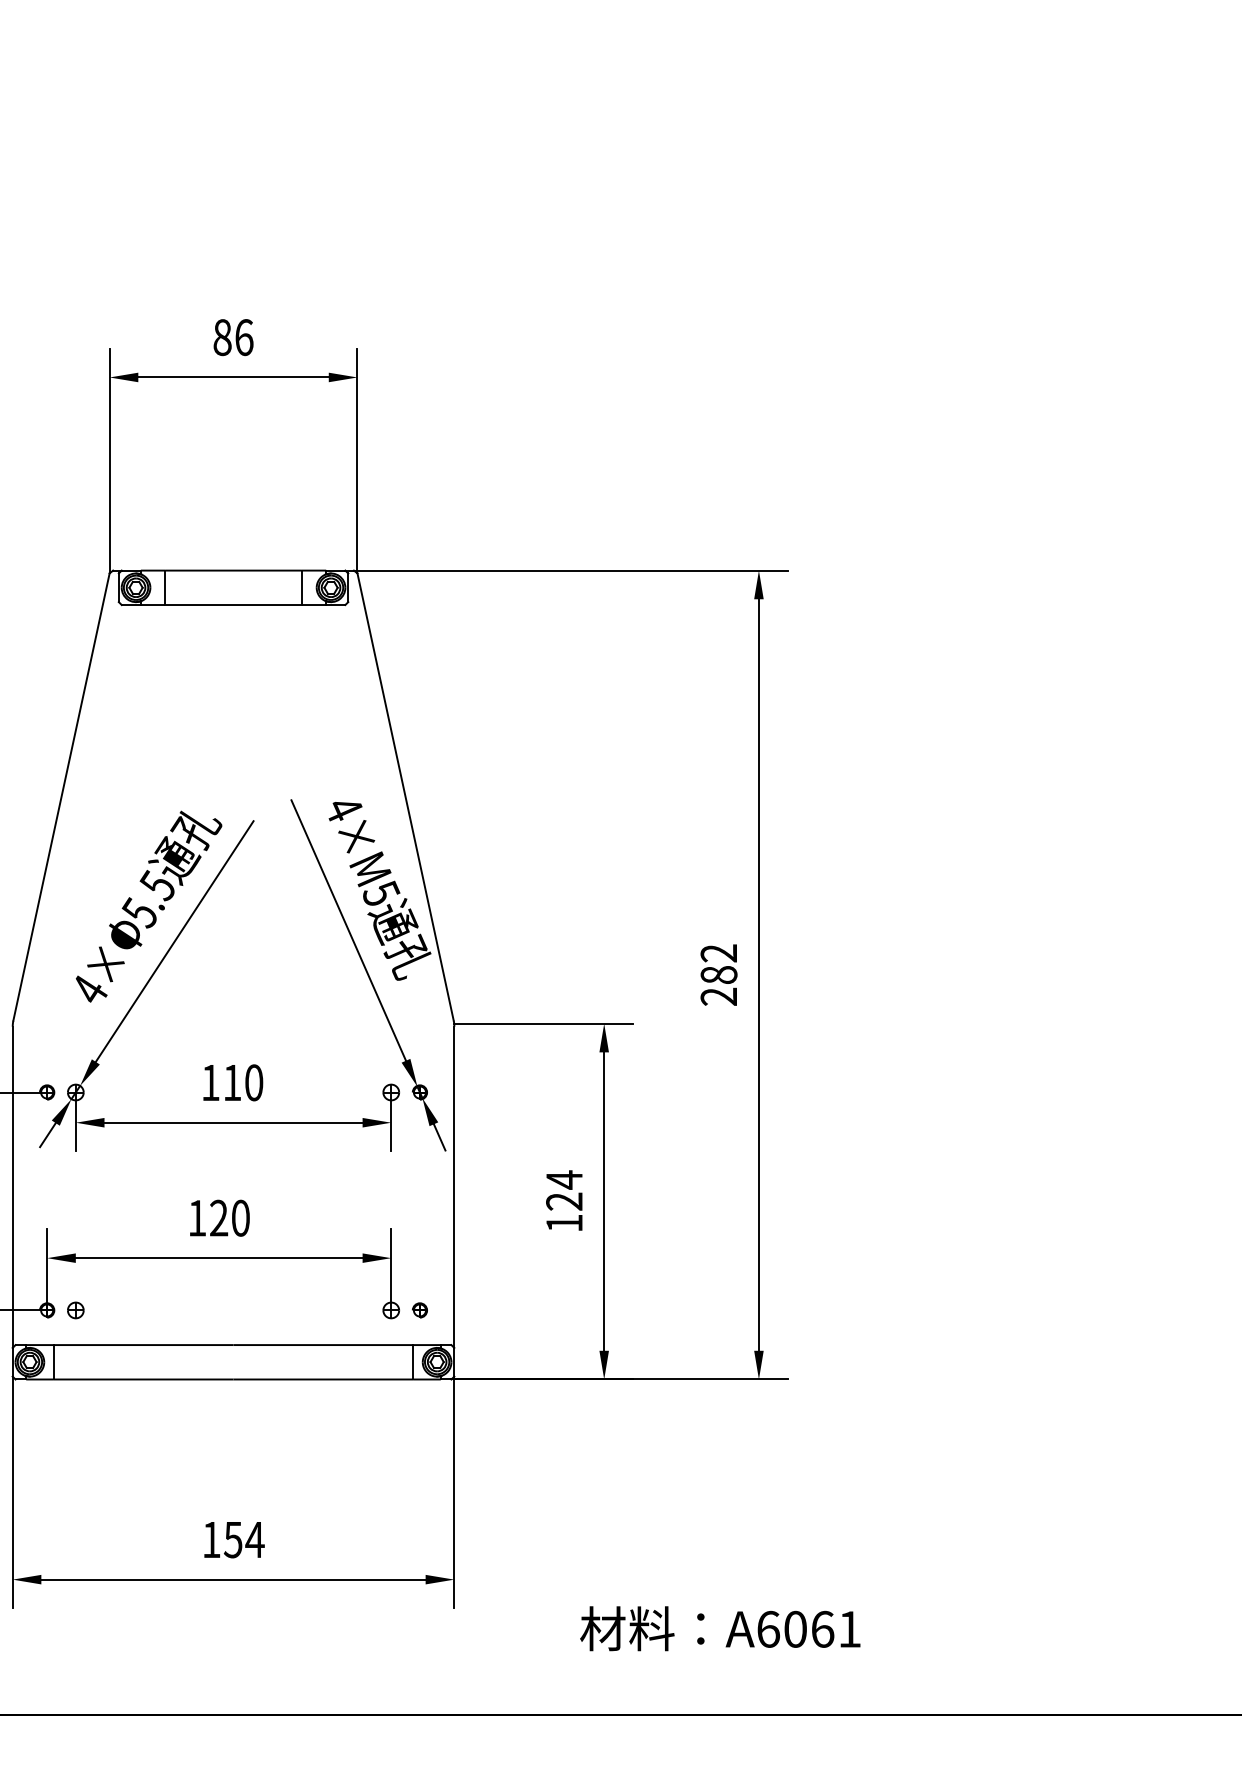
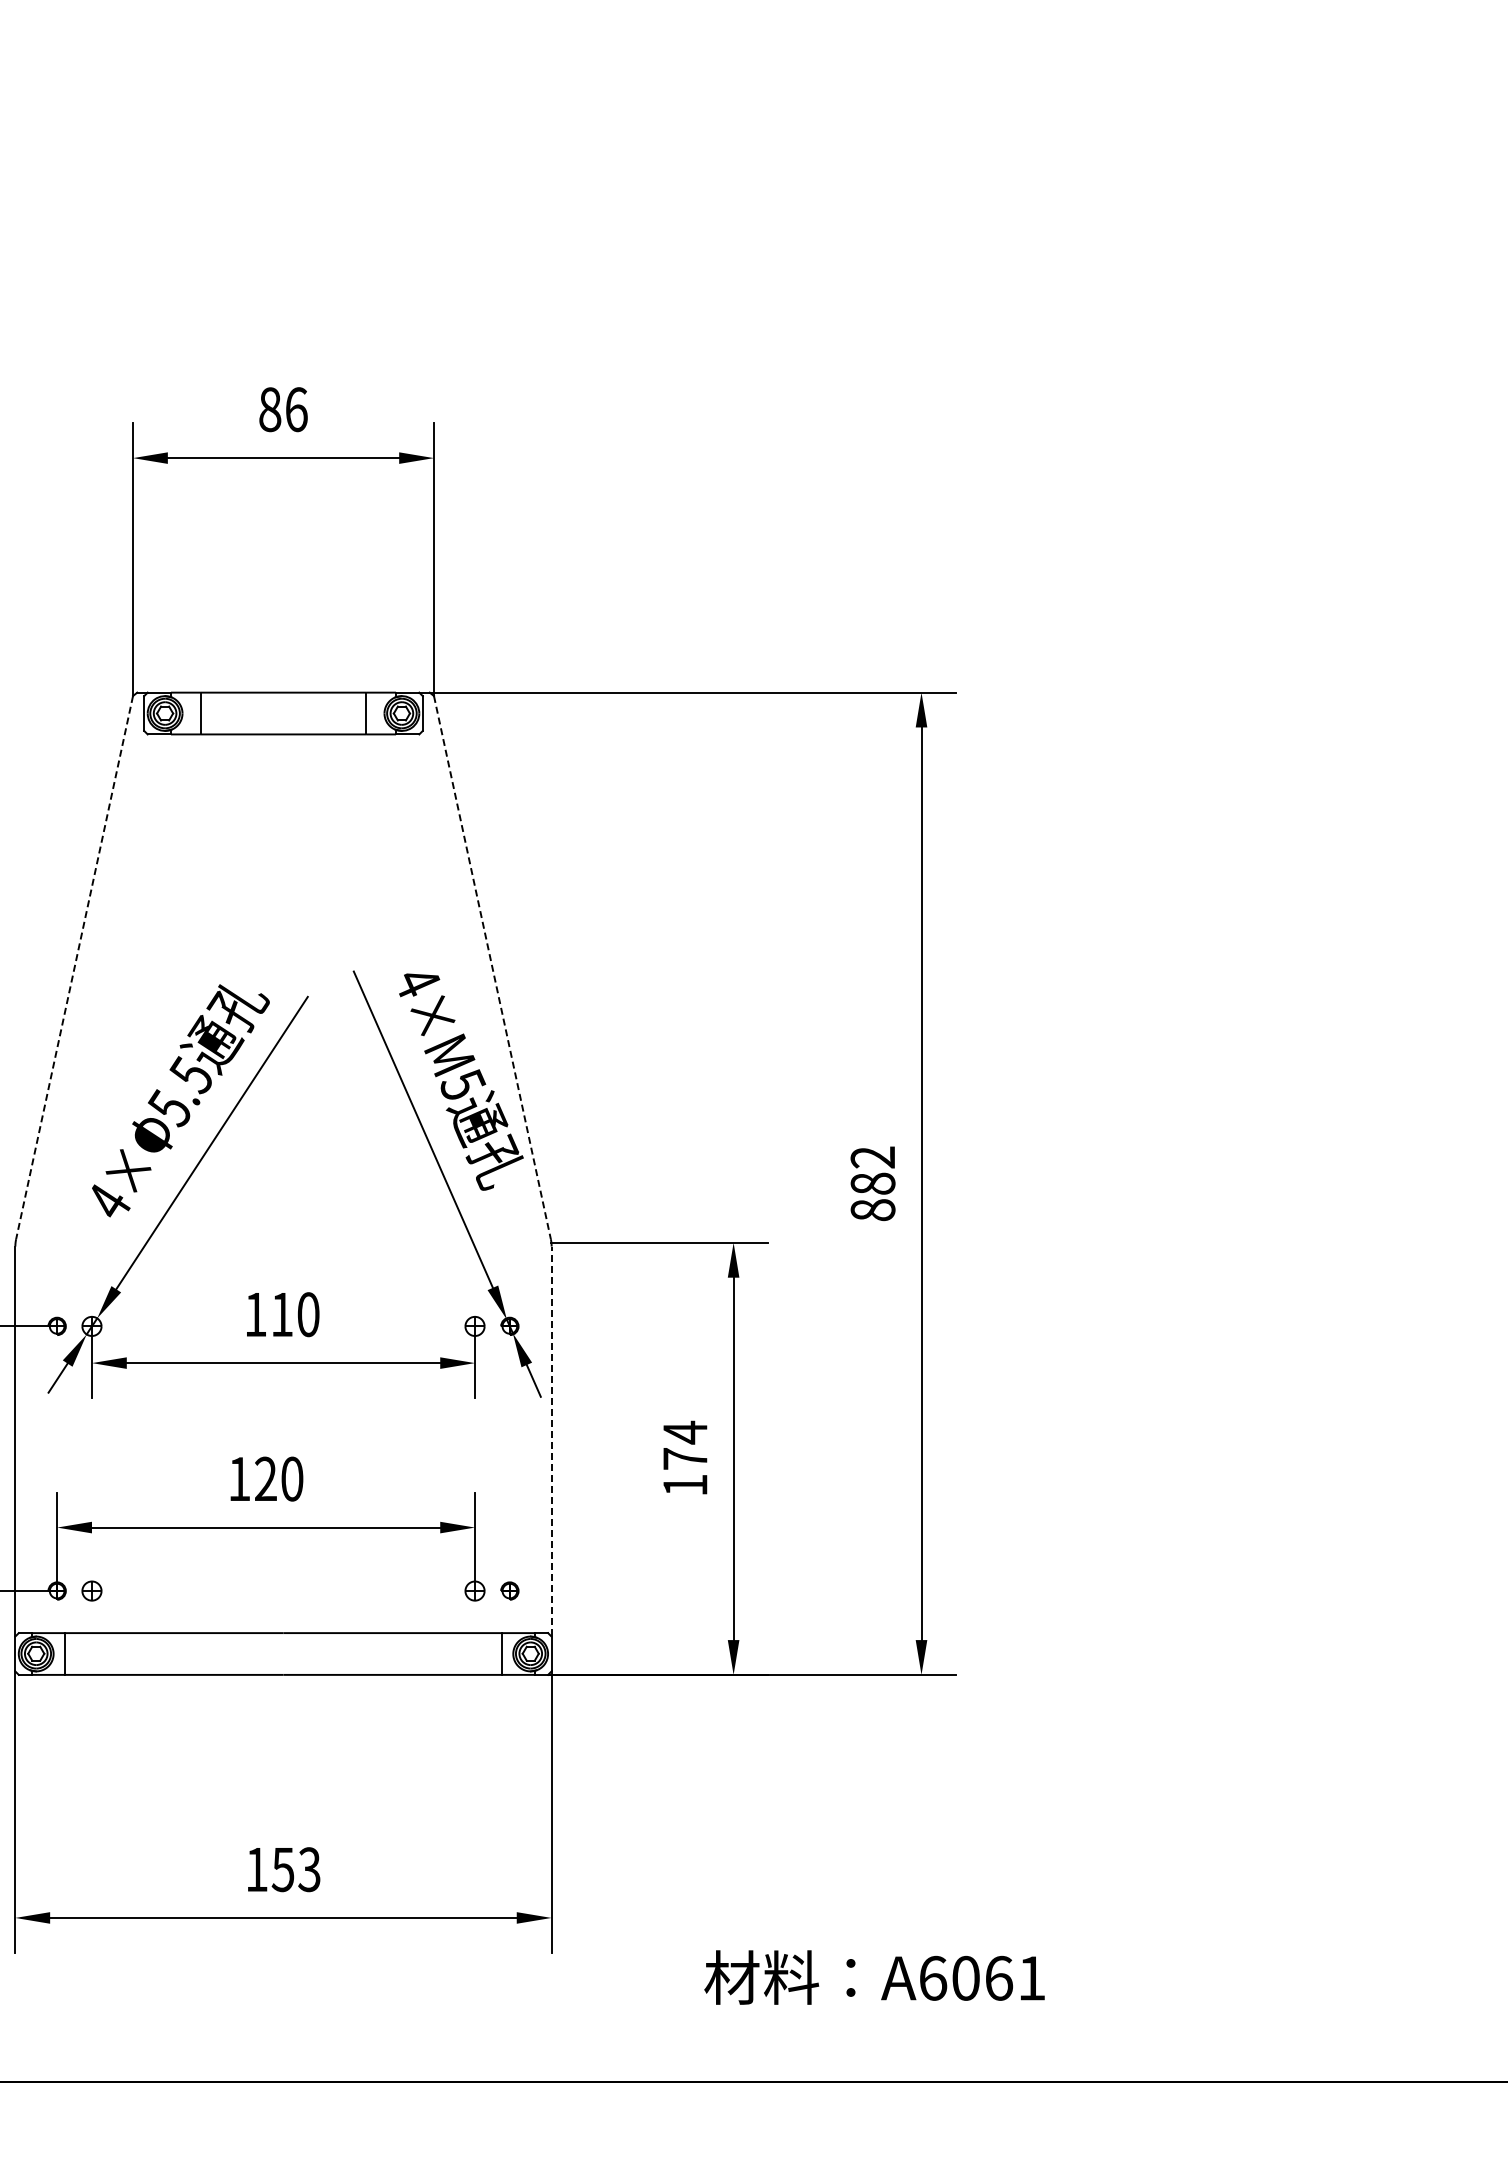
line: (61, 796) -> (74, 967), solid -> dashed
line: (405, 796) -> (492, 967), solid -> dashed
text: (718, 997) -> (872, 1210), 282 -> 882
line: (454, 1187) -> (551, 1441), solid -> dashed
text: (563, 1201) -> (684, 1458), 124 -> 174
text: (254, 1539) -> (309, 1869), 154 -> 153

